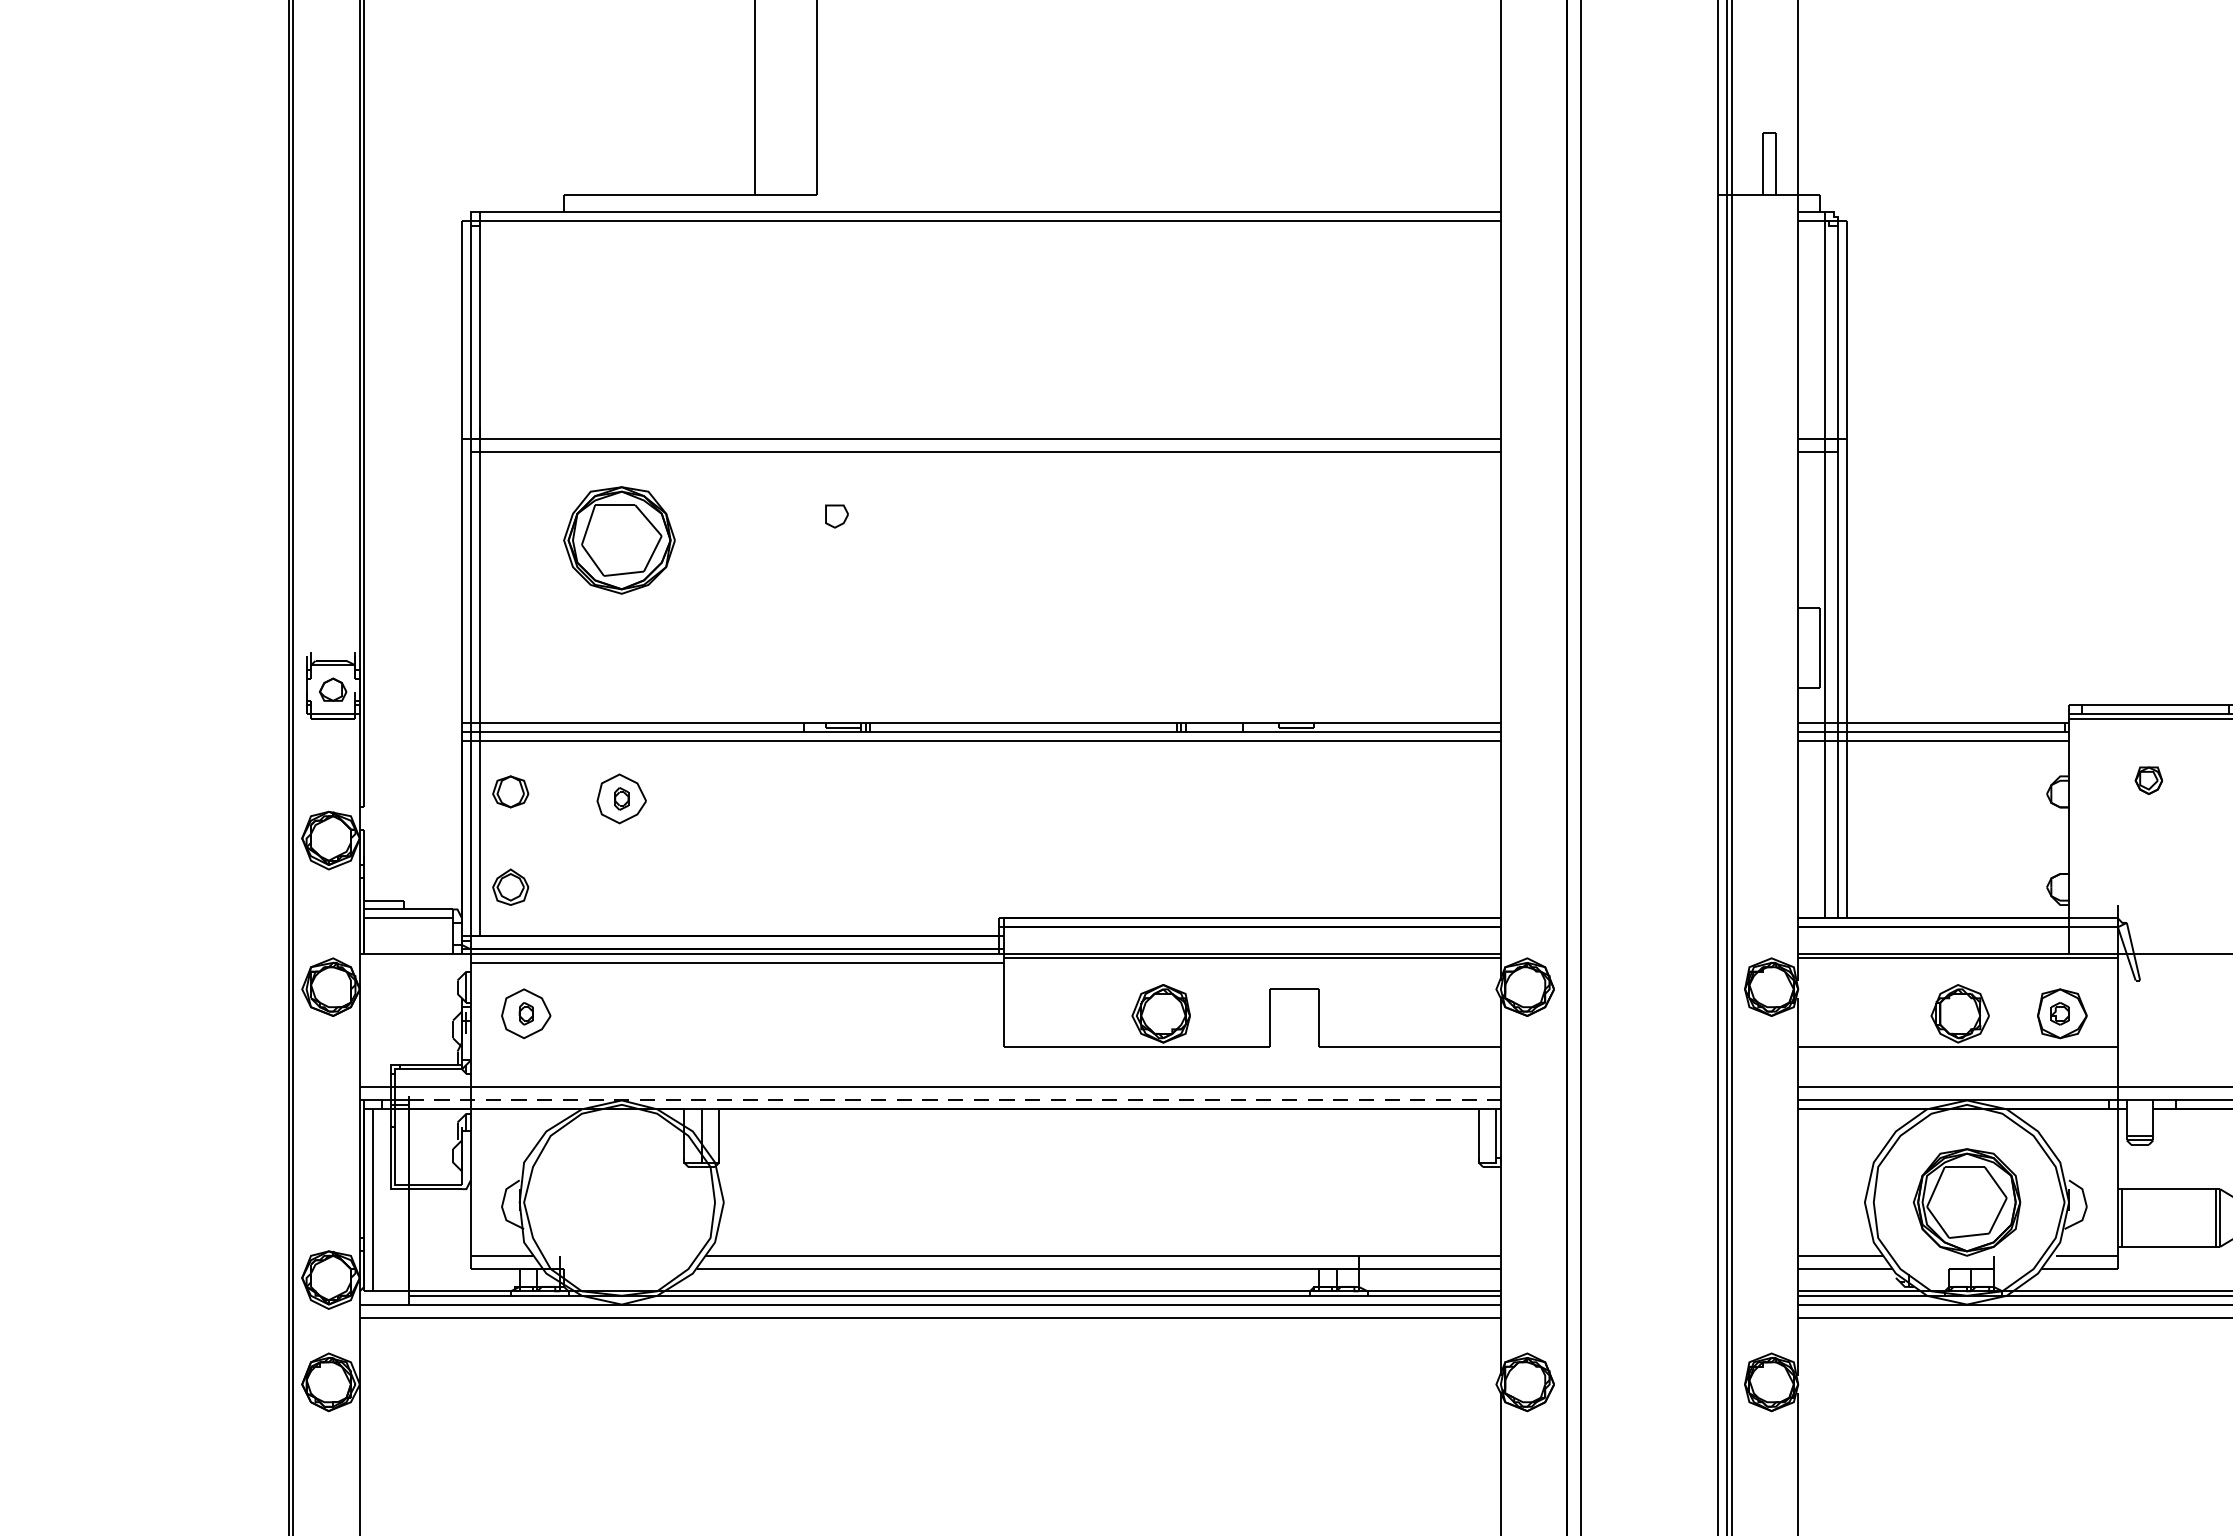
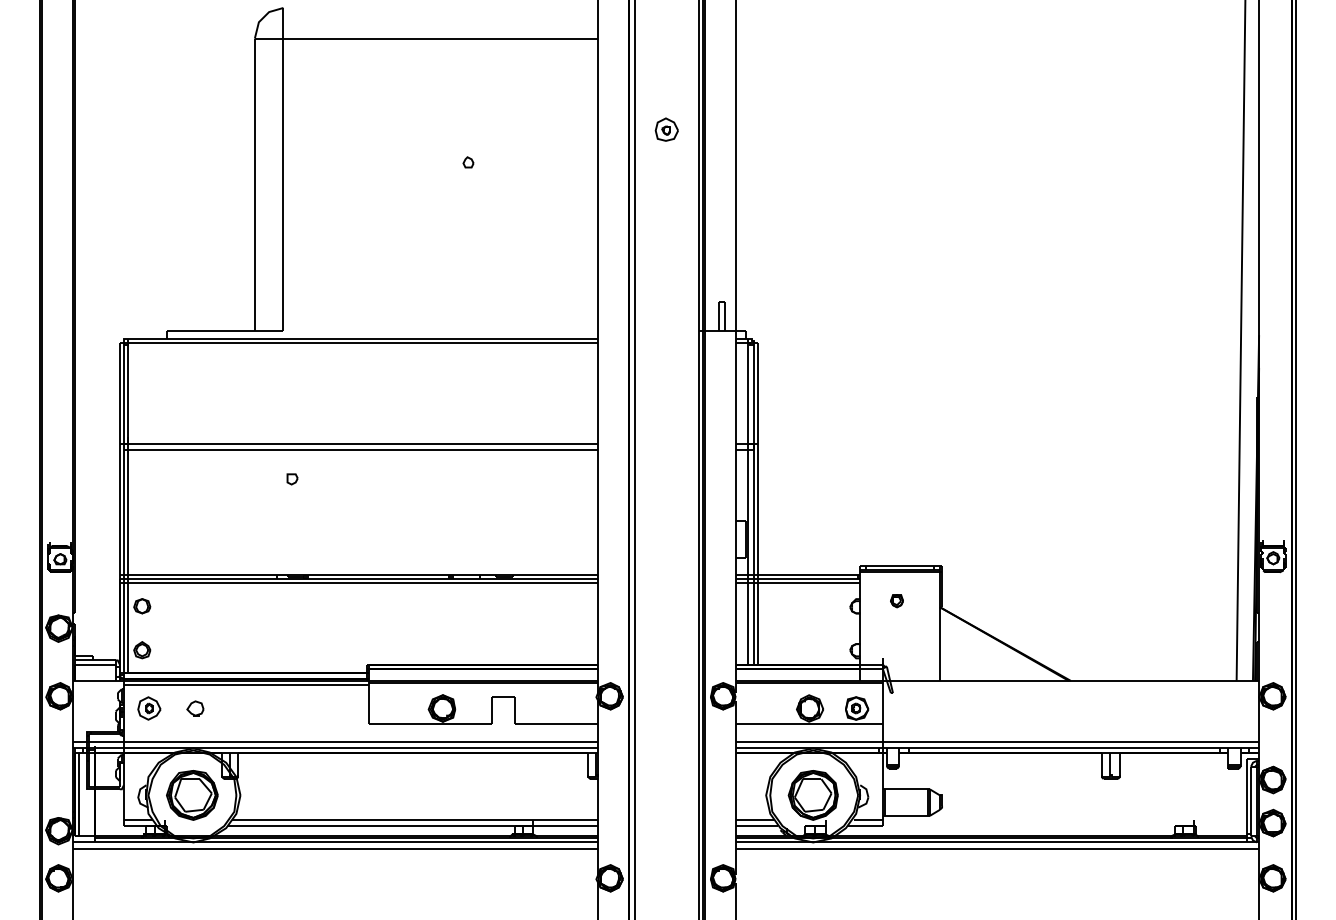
part: (619, 540) -> (192, 795), moved
part: (621, 798) -> (193, 609), removed
part: (626, 1013) -> (195, 708), added
line: (953, 1100) -> (346, 748), dashed -> solid

